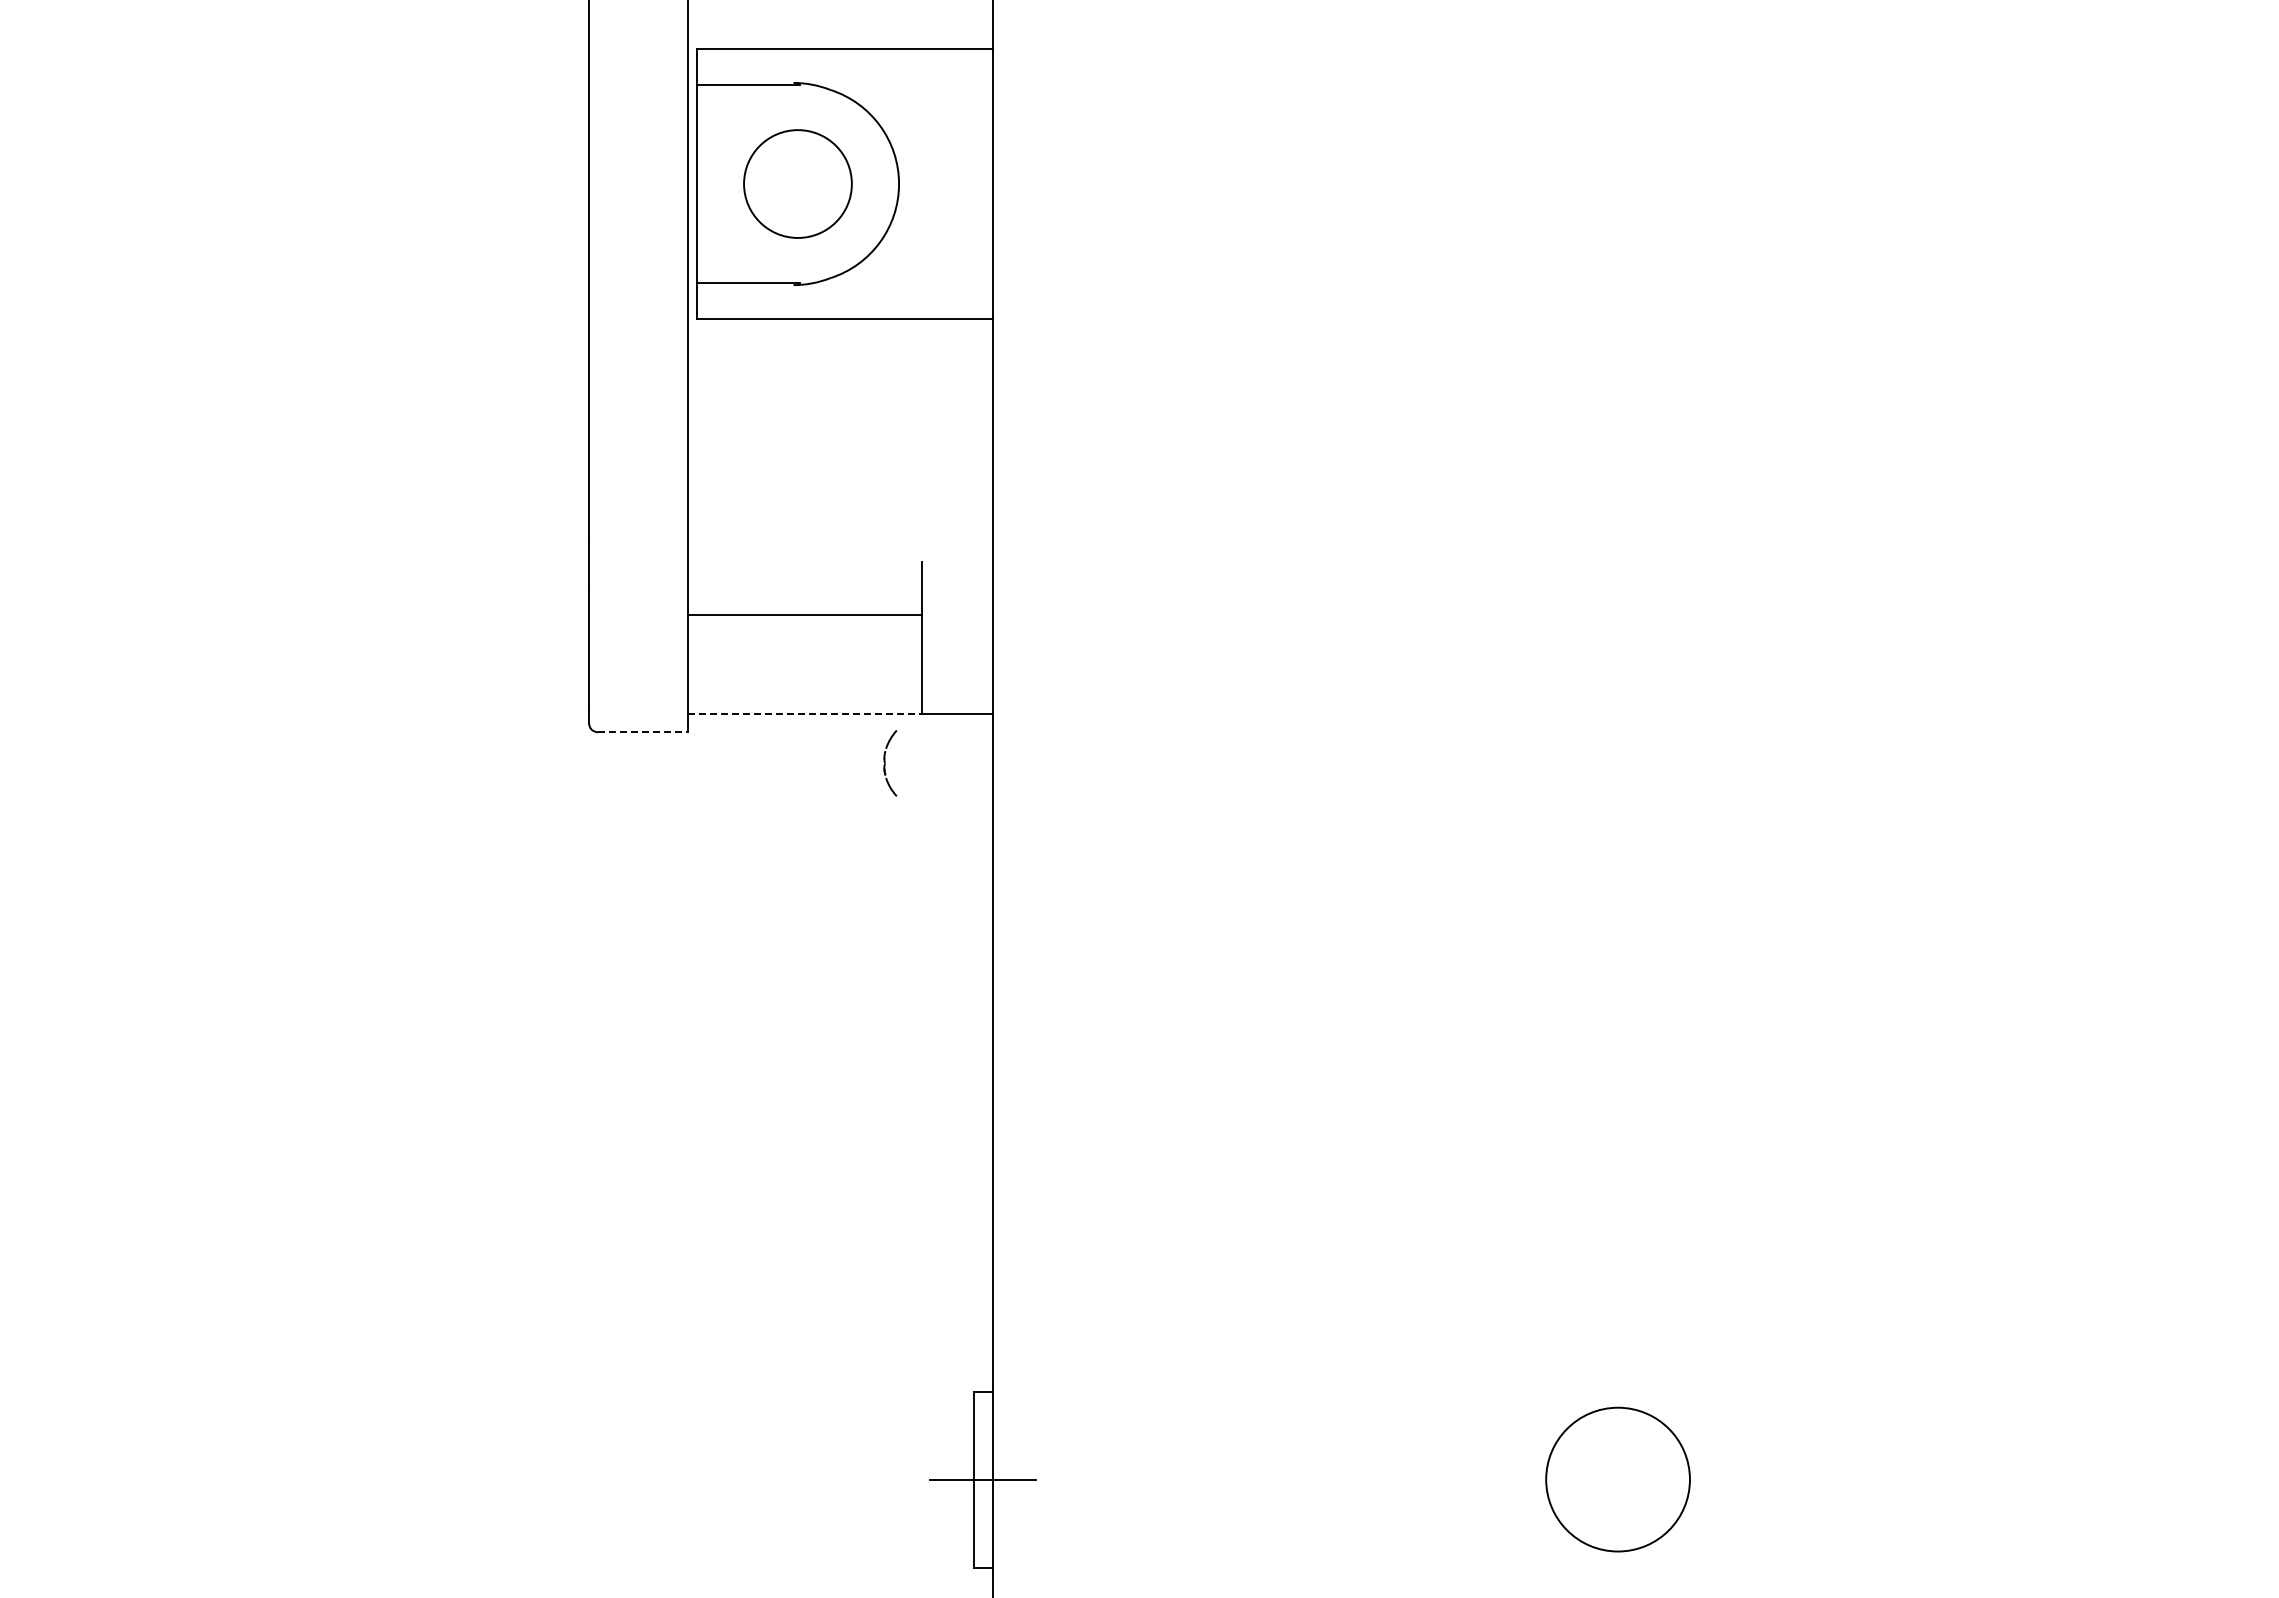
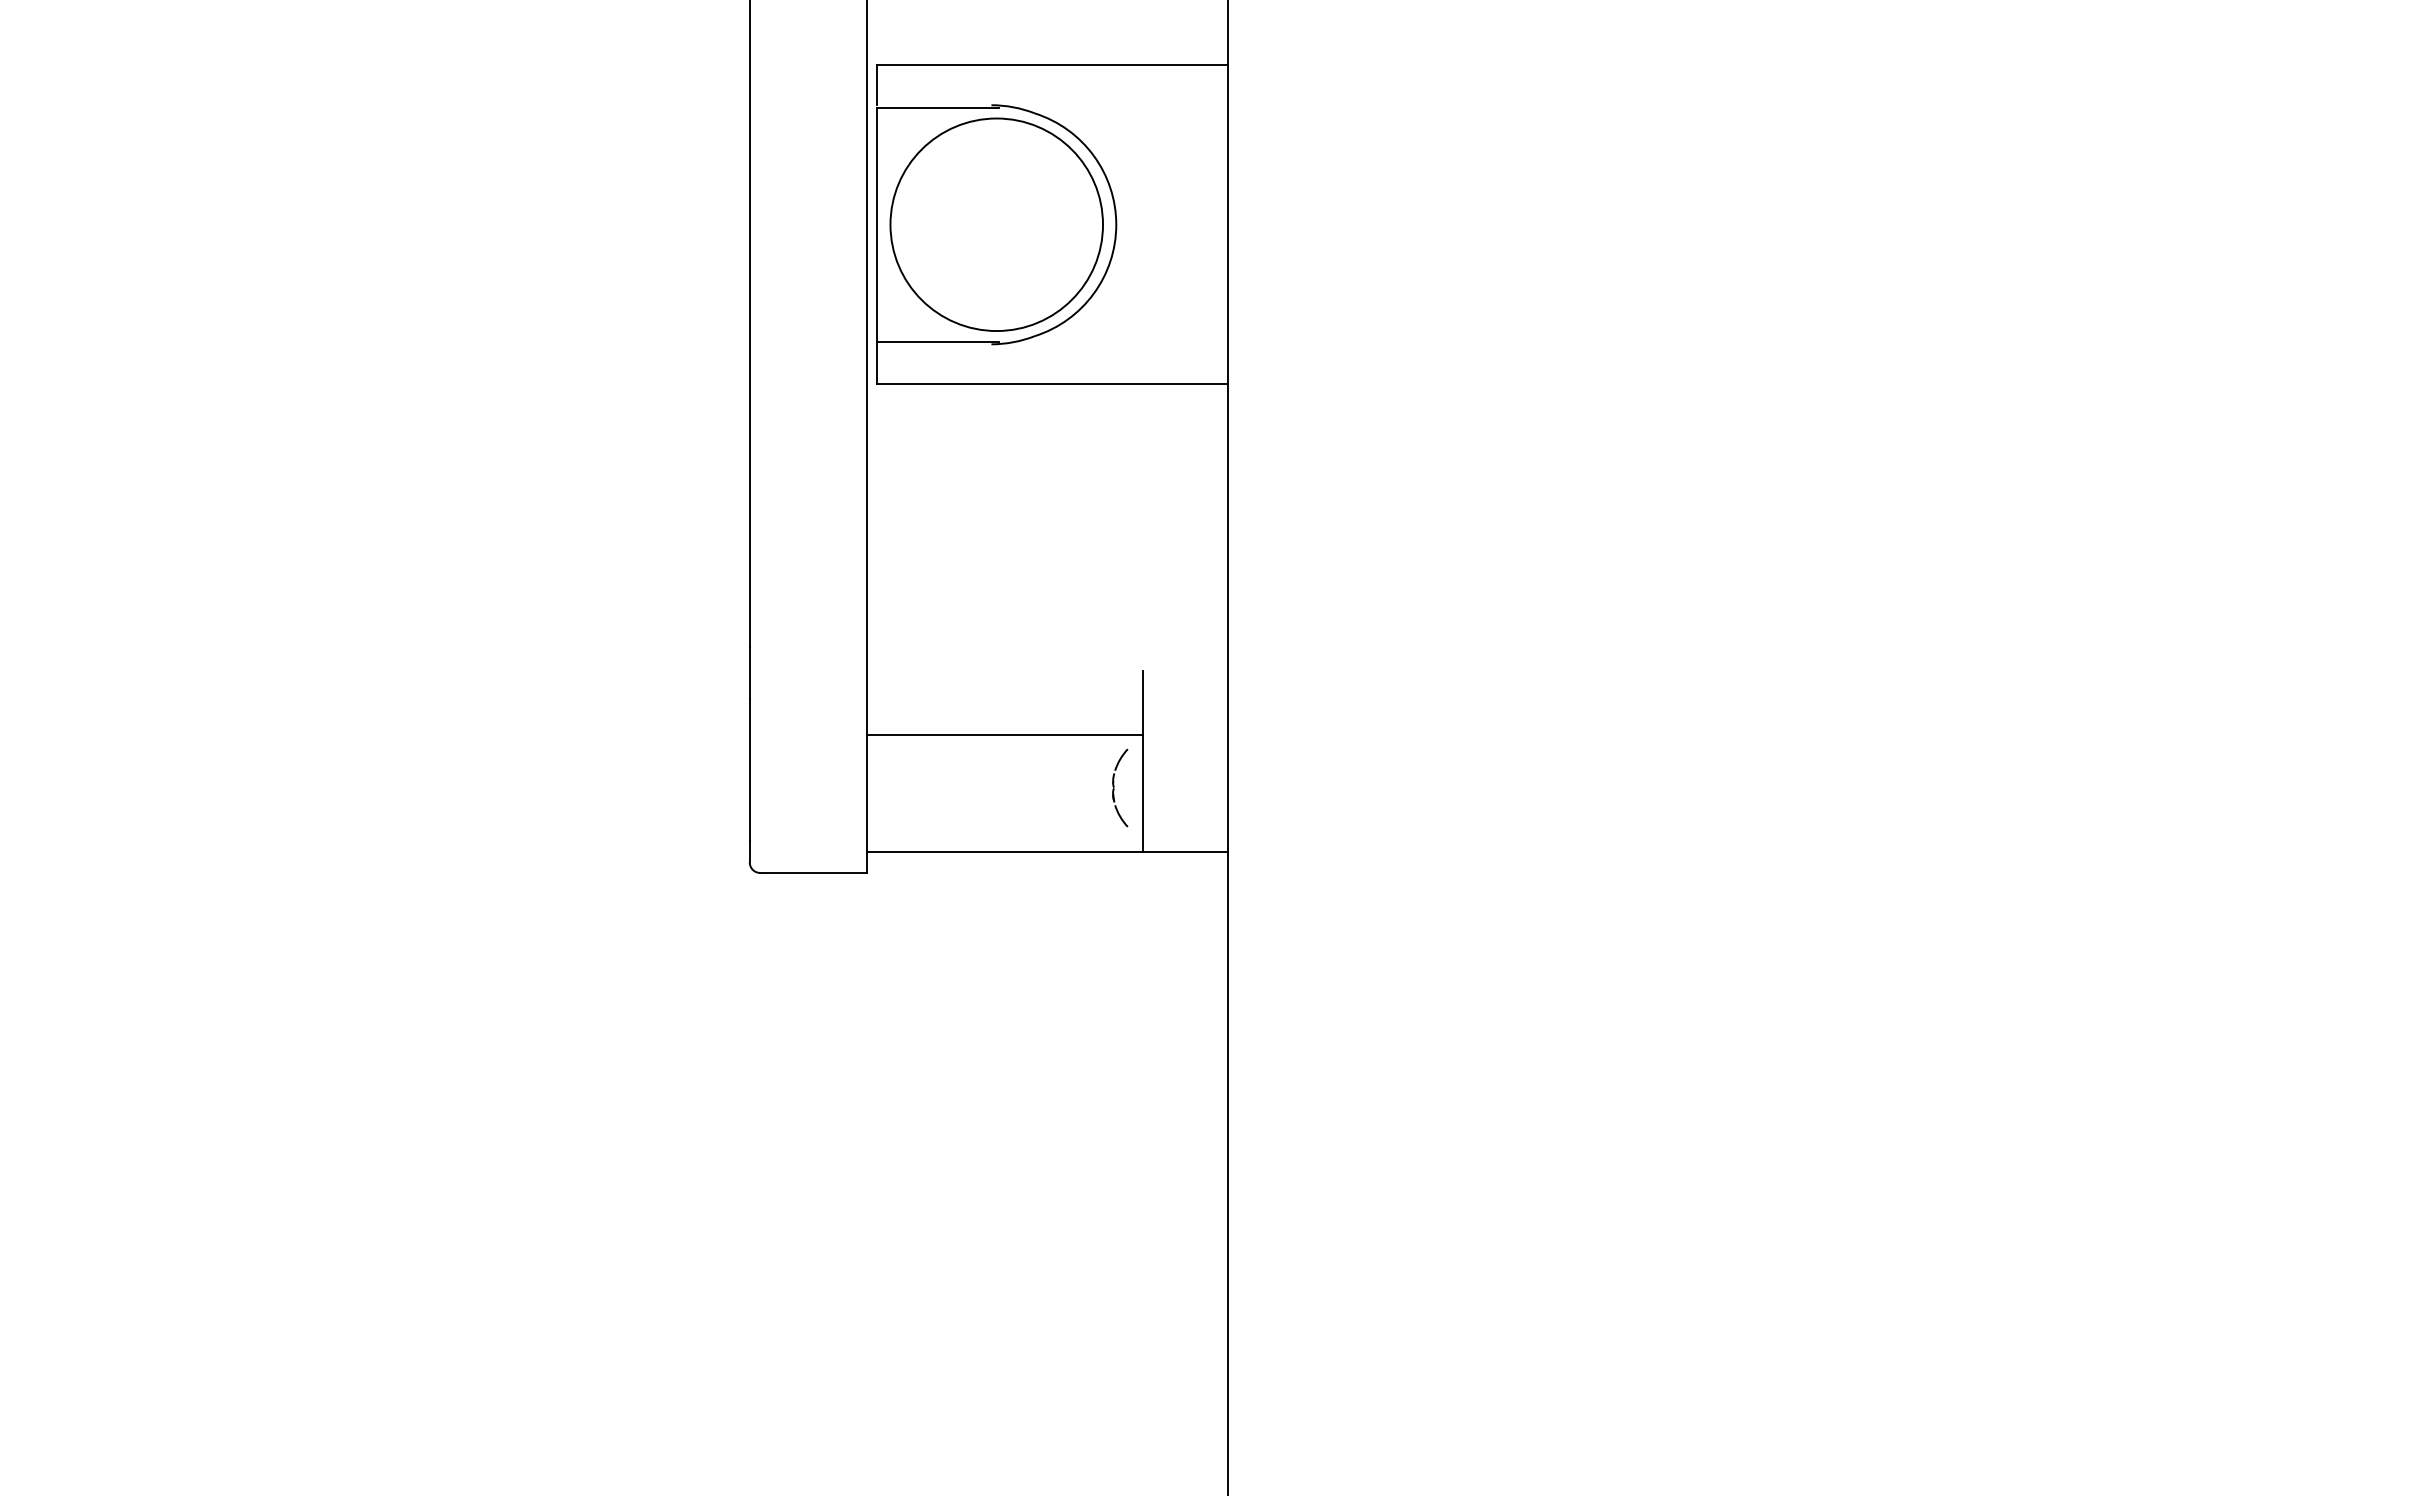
circle: (797, 183) -> (996, 224), size x1.67
line: (804, 714) -> (1004, 851), dashed -> solid
line: (642, 732) -> (812, 873), dashed -> solid
part: (890, 763) -> (1120, 788), moved

